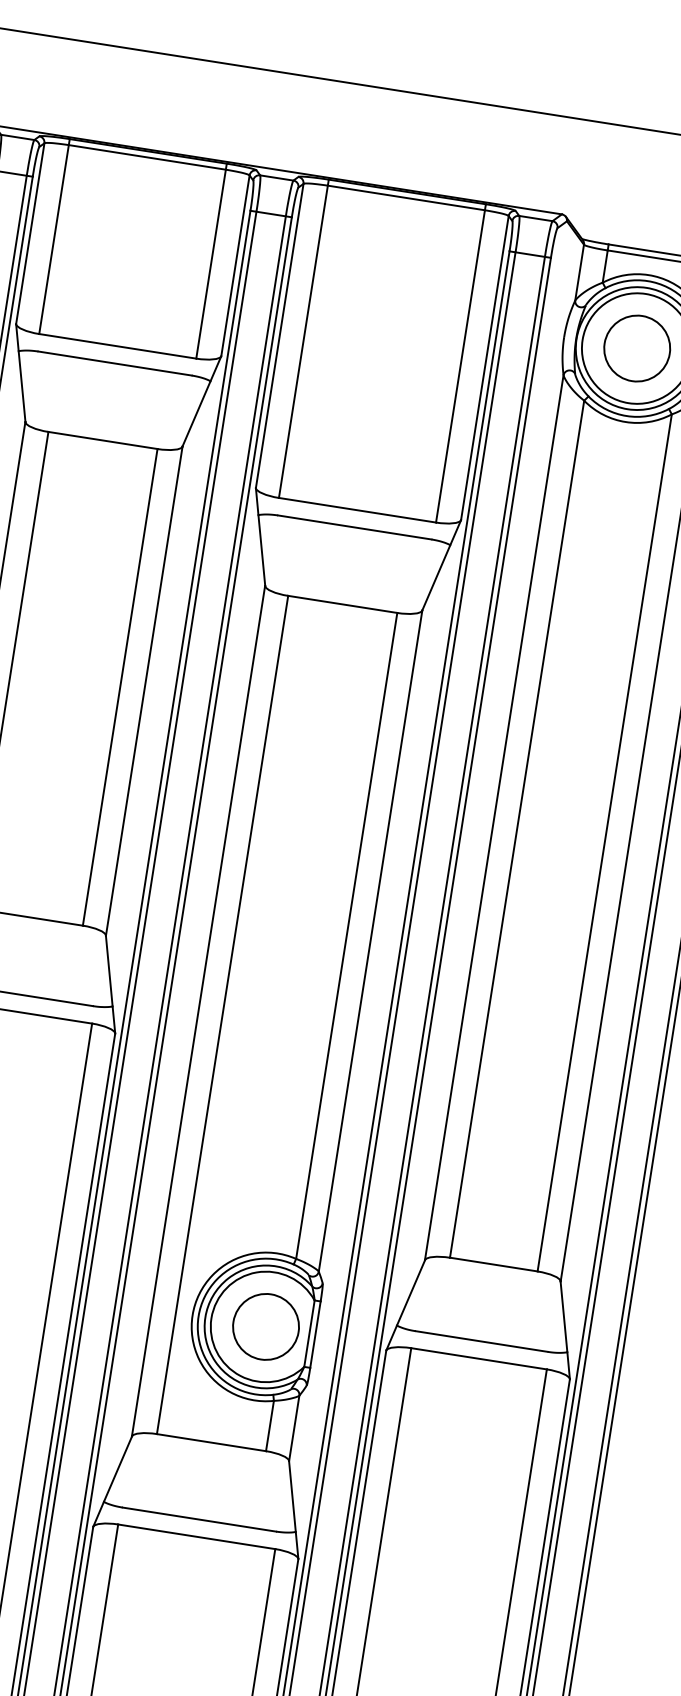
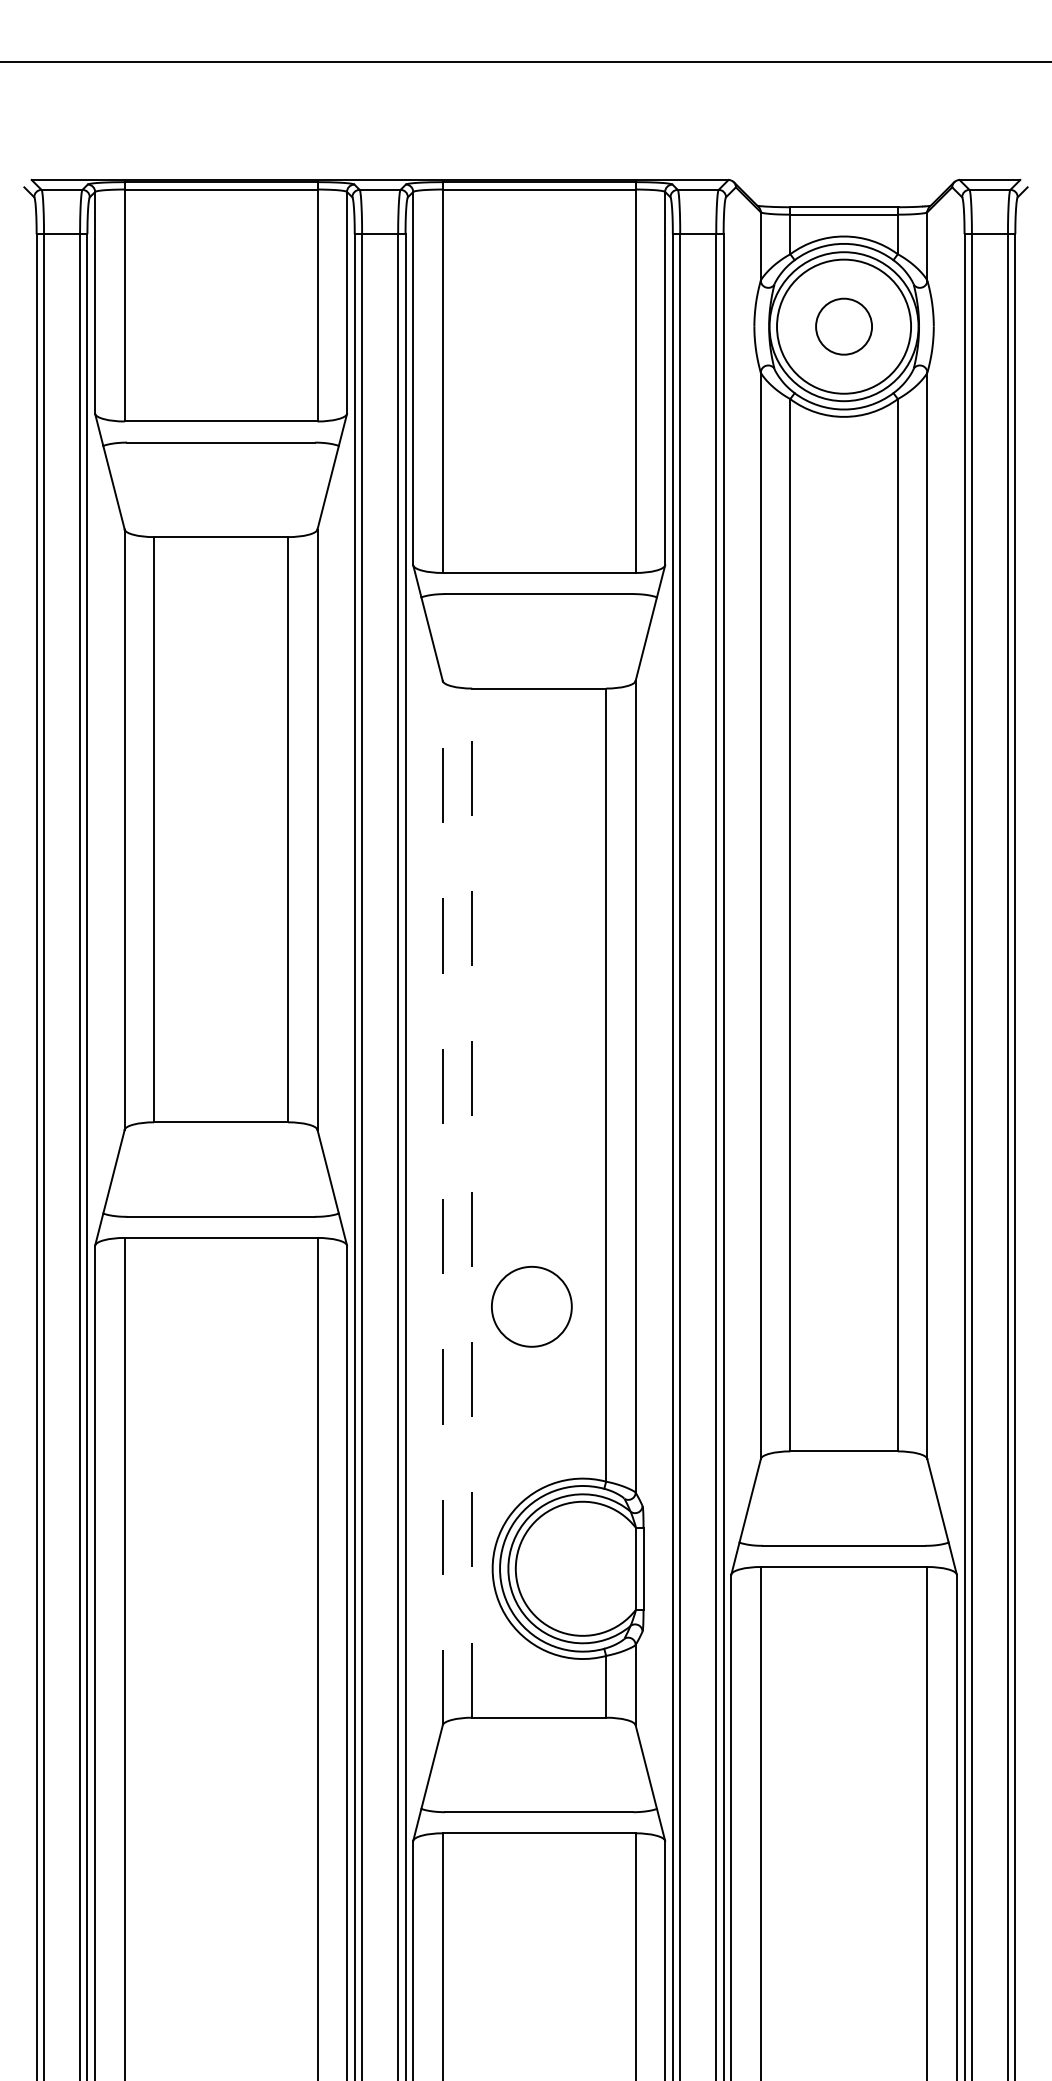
circle: (637, 348) -> (844, 326), size x0.7
line: (198, 1010) -> (442, 1202), solid -> dashed
line: (222, 1015) -> (472, 1203), solid -> dashed
circle: (265, 1326) -> (531, 1306), moved

